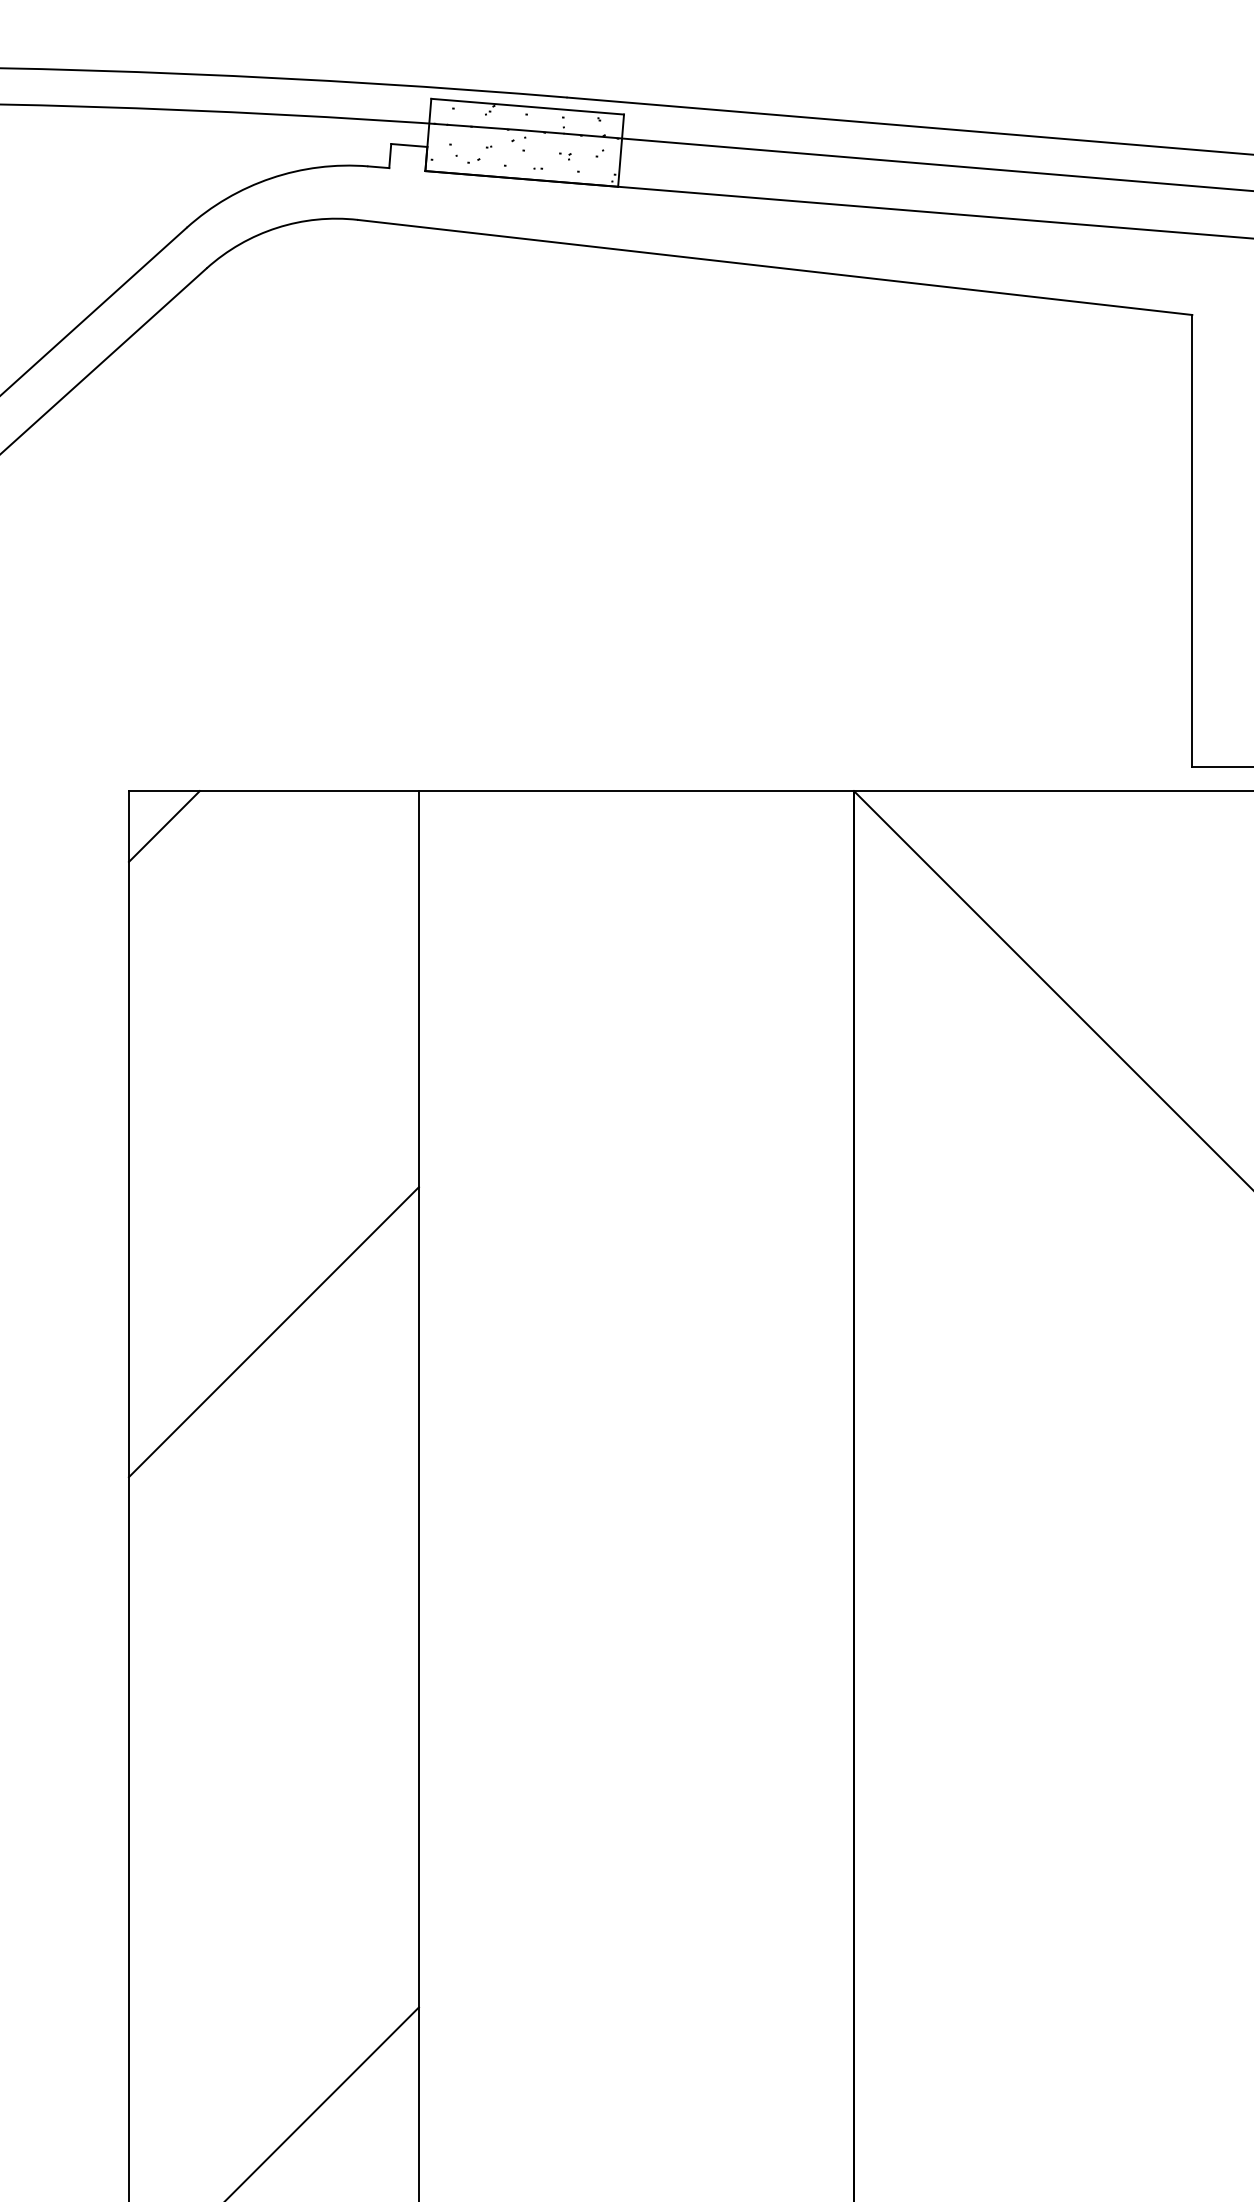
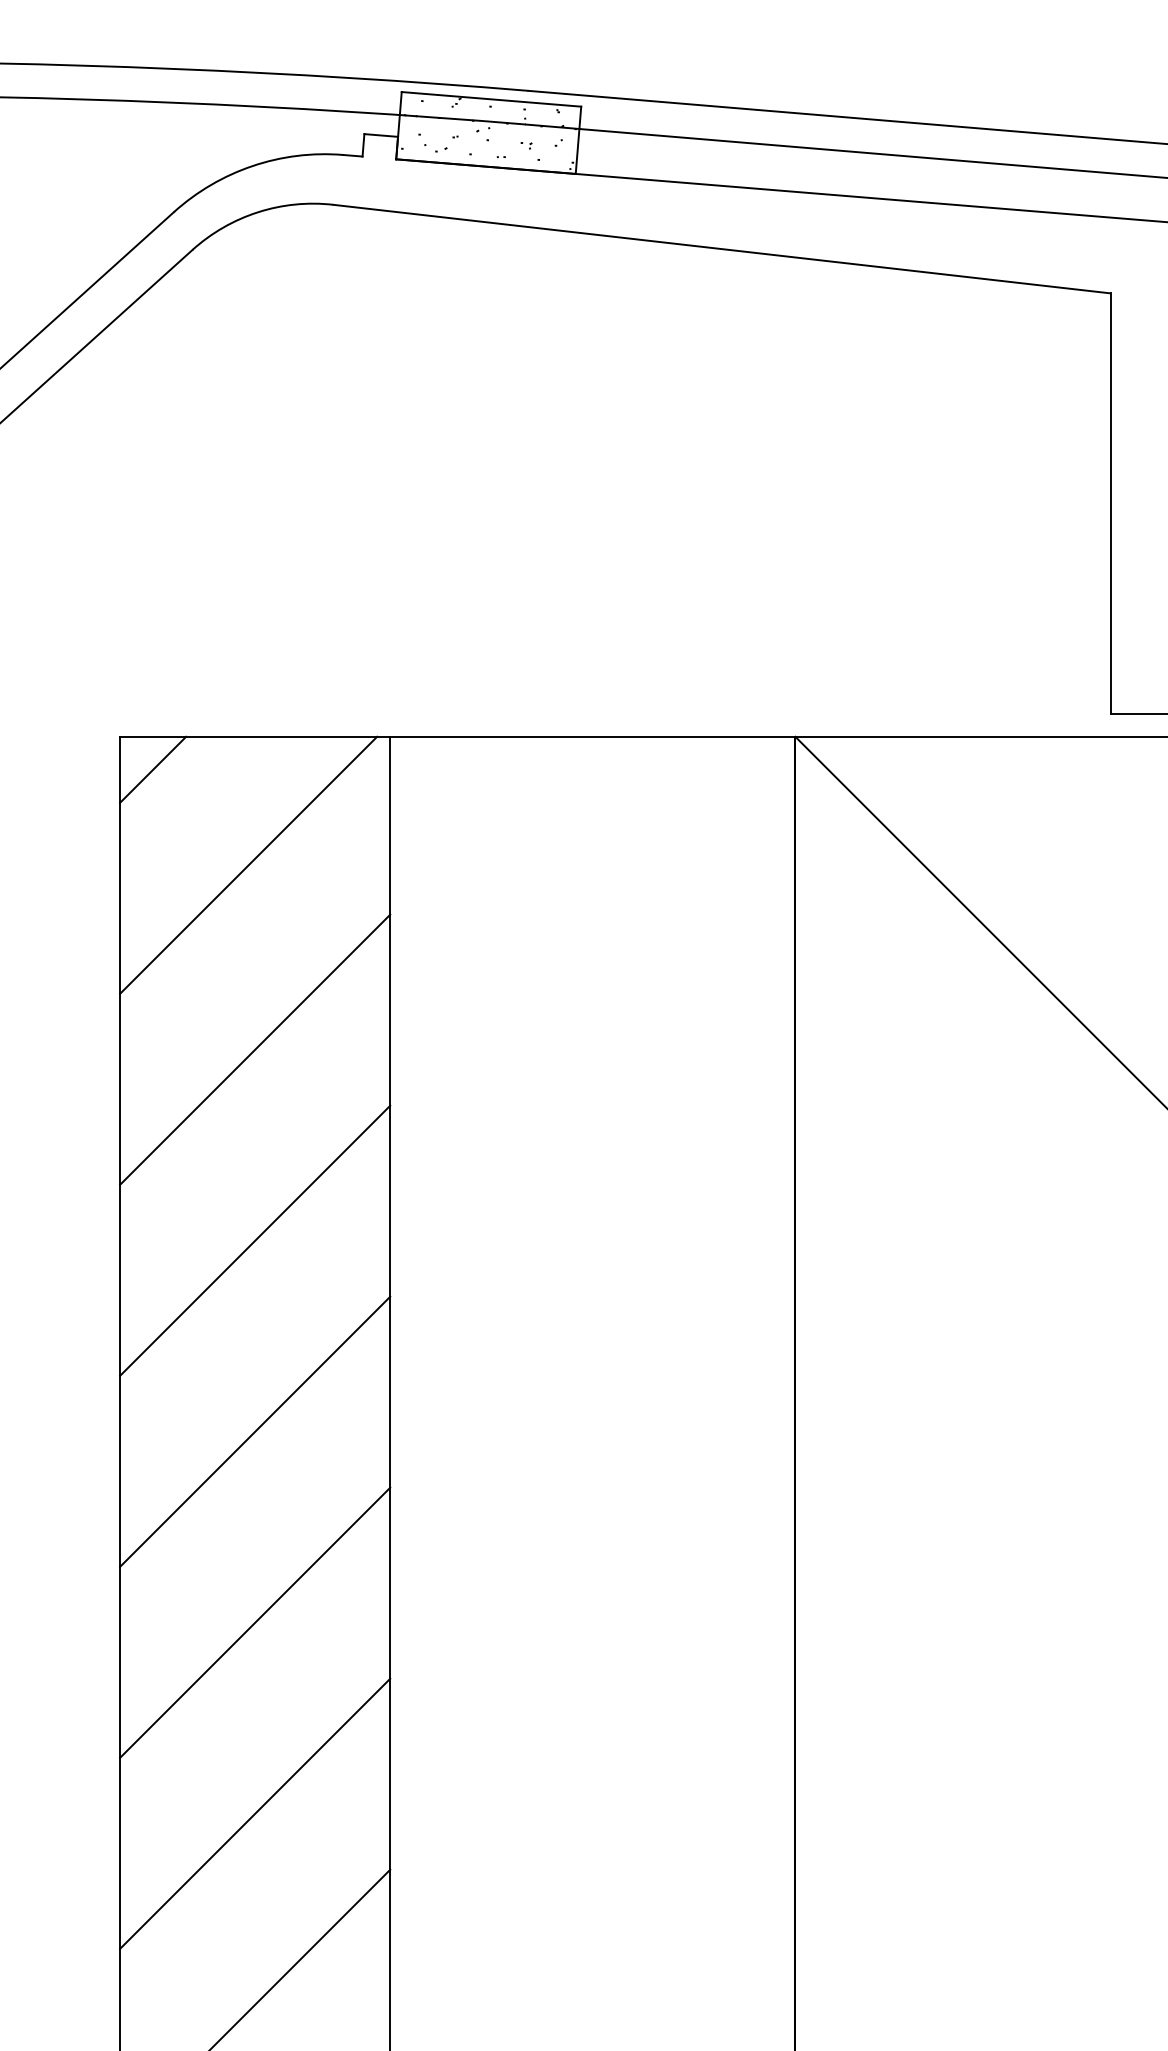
line: (266, 928) -> (248, 864), added
line: (274, 1126) -> (255, 1049), added
line: (274, 1536) -> (255, 1431), added
line: (274, 1741) -> (255, 1622), added
line: (274, 1946) -> (255, 1813), added

